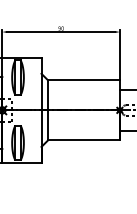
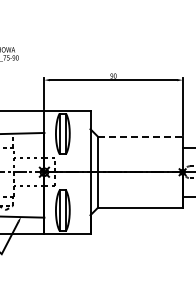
line: (84, 79) -> (140, 136), solid -> dashed

